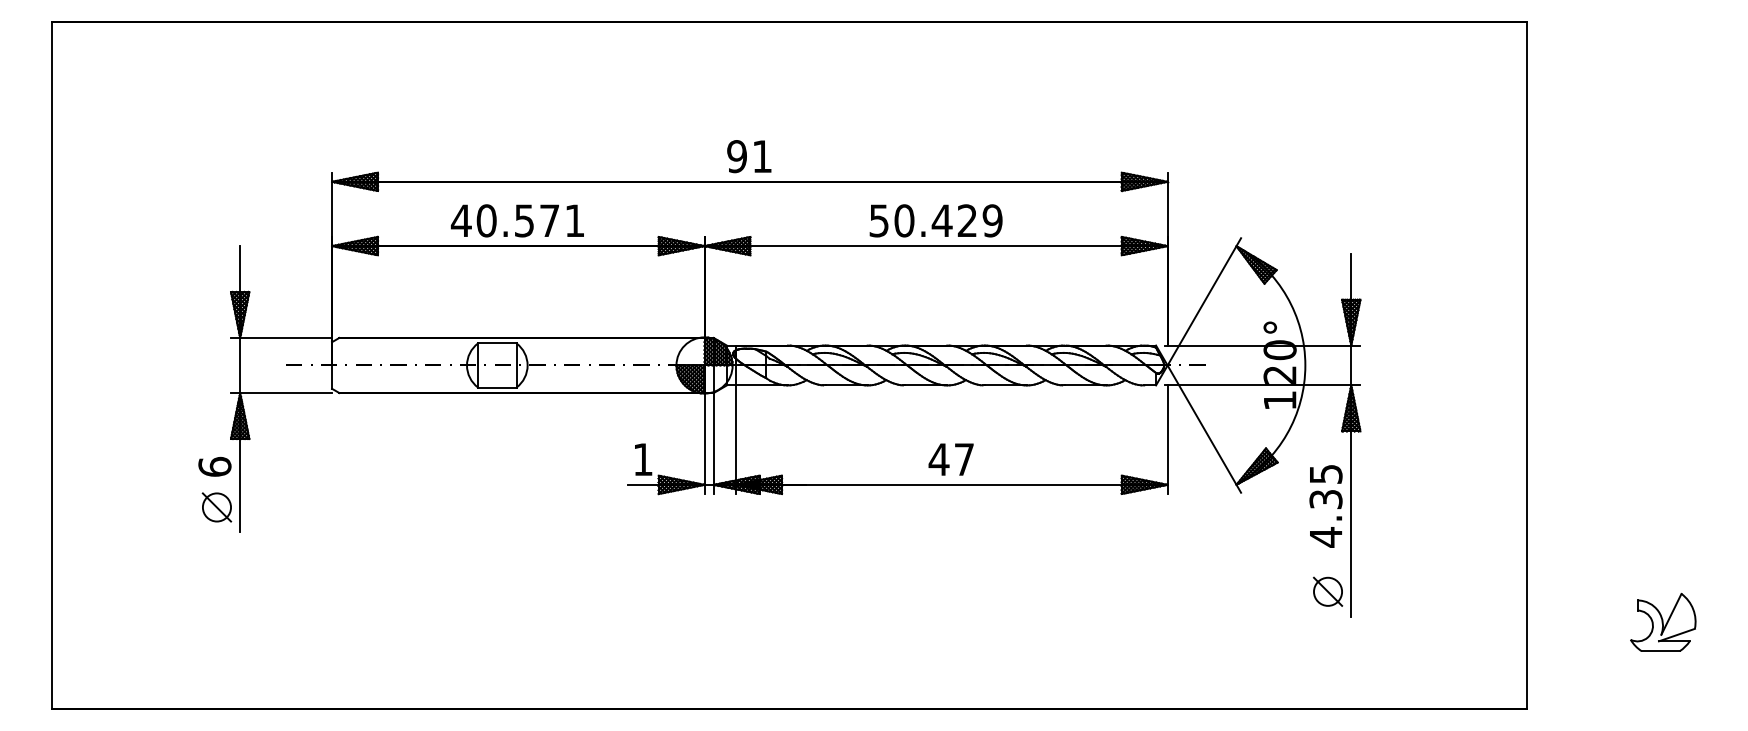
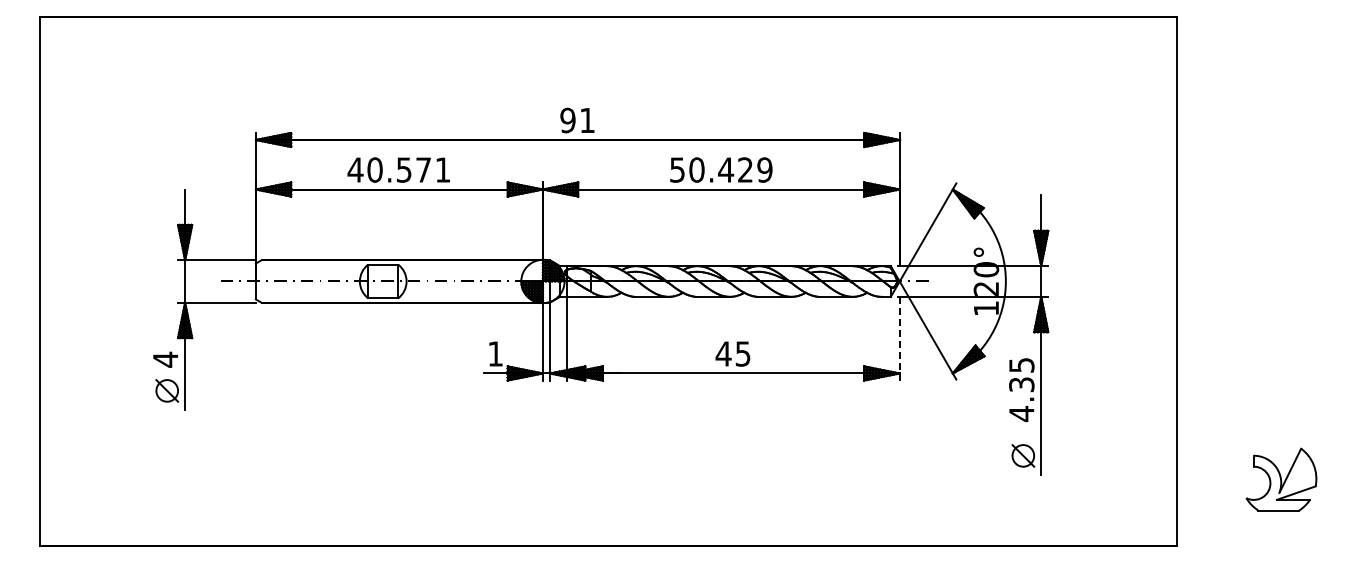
line: (1167, 439) -> (899, 338), solid -> dashed
text: (963, 458) -> (742, 353), 47 -> 45
text: (214, 466) -> (165, 359), 6 -> 4
part: (1663, 622) -> (1281, 479), size x1.4

